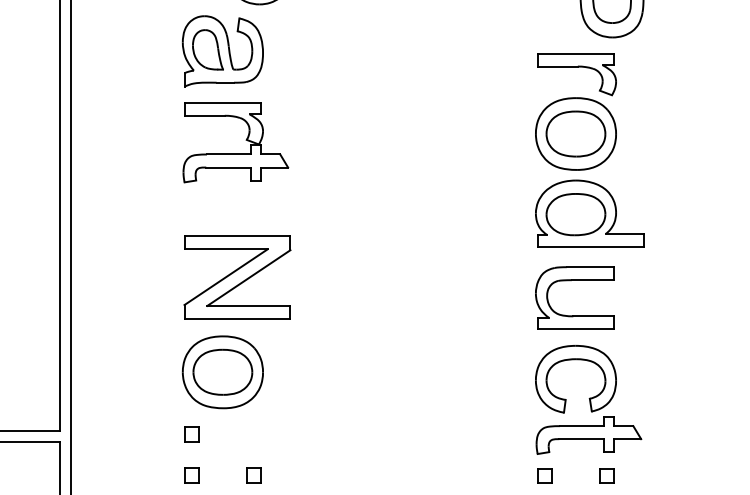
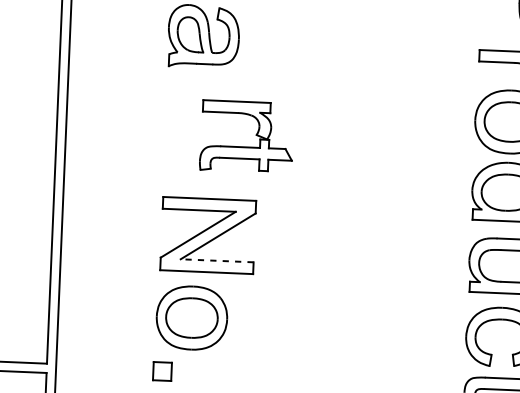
part: (245, 140) -> (255, 135), moved
line: (248, 305) -> (216, 260), solid -> dashed
part: (191, 434) -> (162, 371), size x1.4

